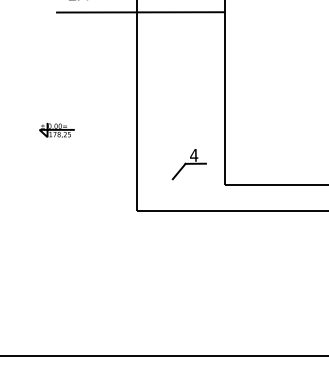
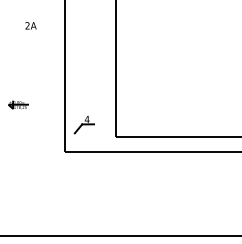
line: (139, 12) -> (66, 36), removed
part: (187, 165) -> (83, 125), moved

